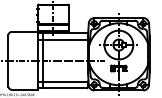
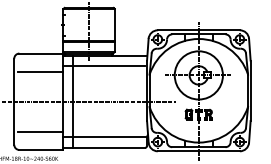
line: (23, 43) -> (39, 72), added
line: (23, 78) -> (39, 131), added

